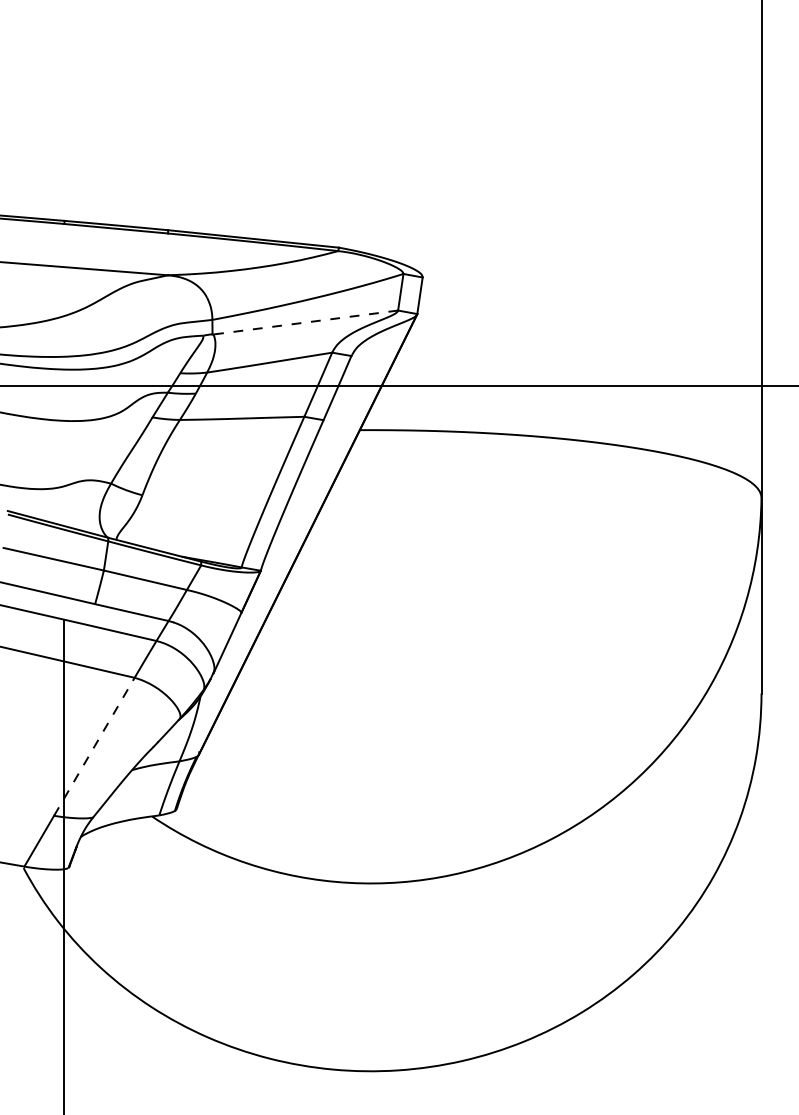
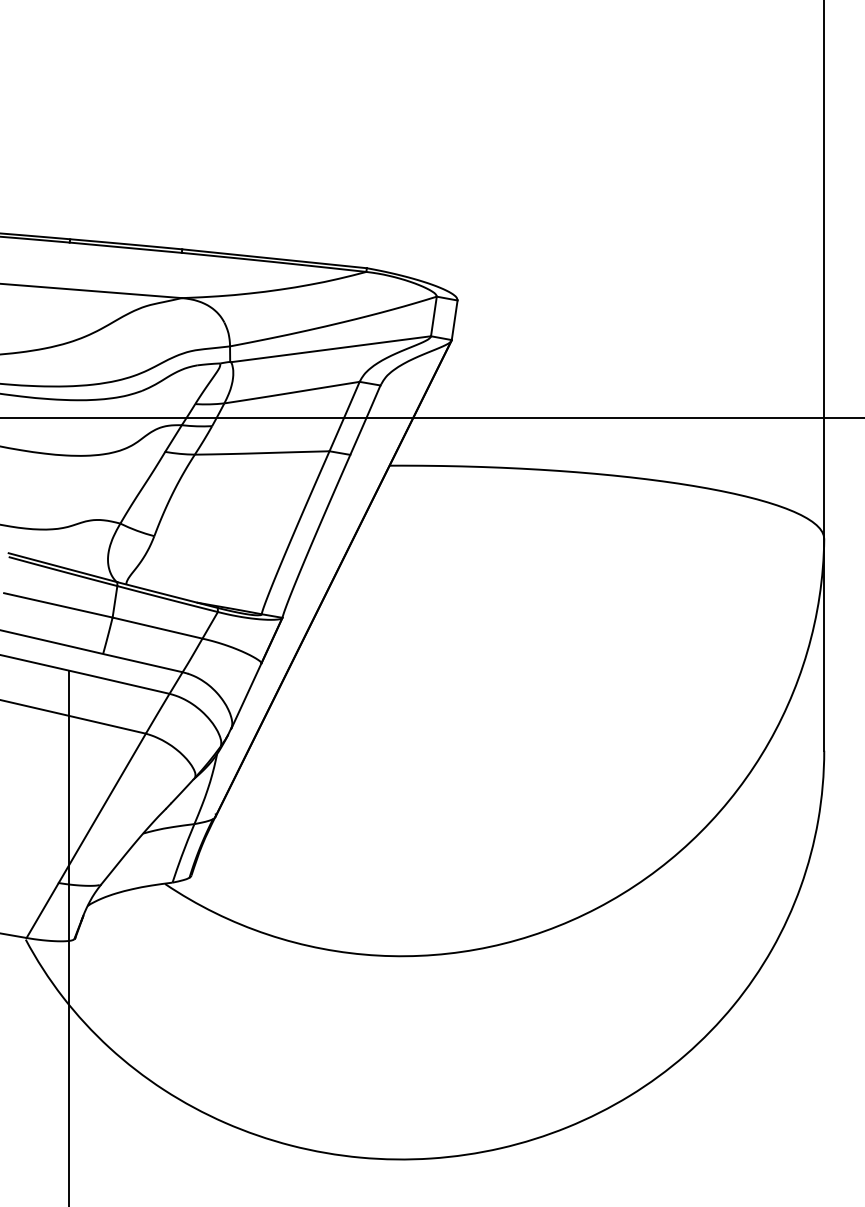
line: (306, 322) -> (331, 349), dashed -> solid
line: (94, 746) -> (102, 807), dashed -> solid

